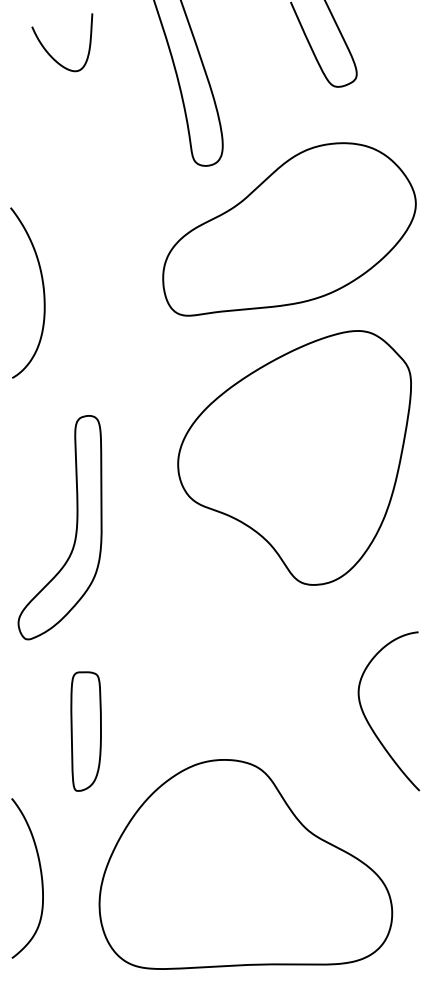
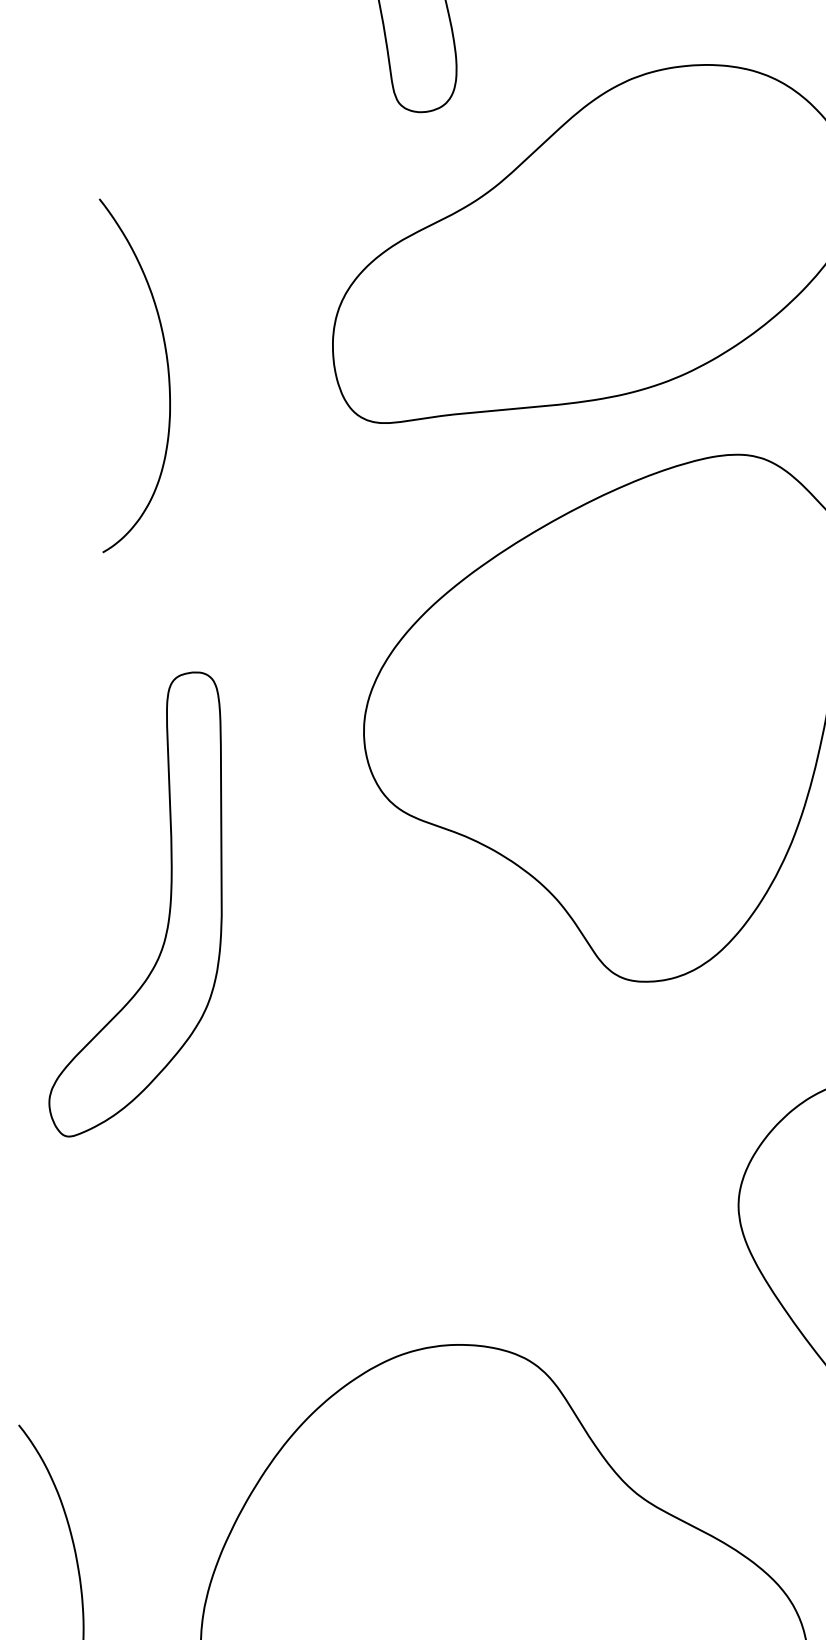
curve: (42, 288) -> (165, 366), moved
part: (75, 529) -> (167, 908), moved
part: (85, 731) -> (171, 1285), removed

